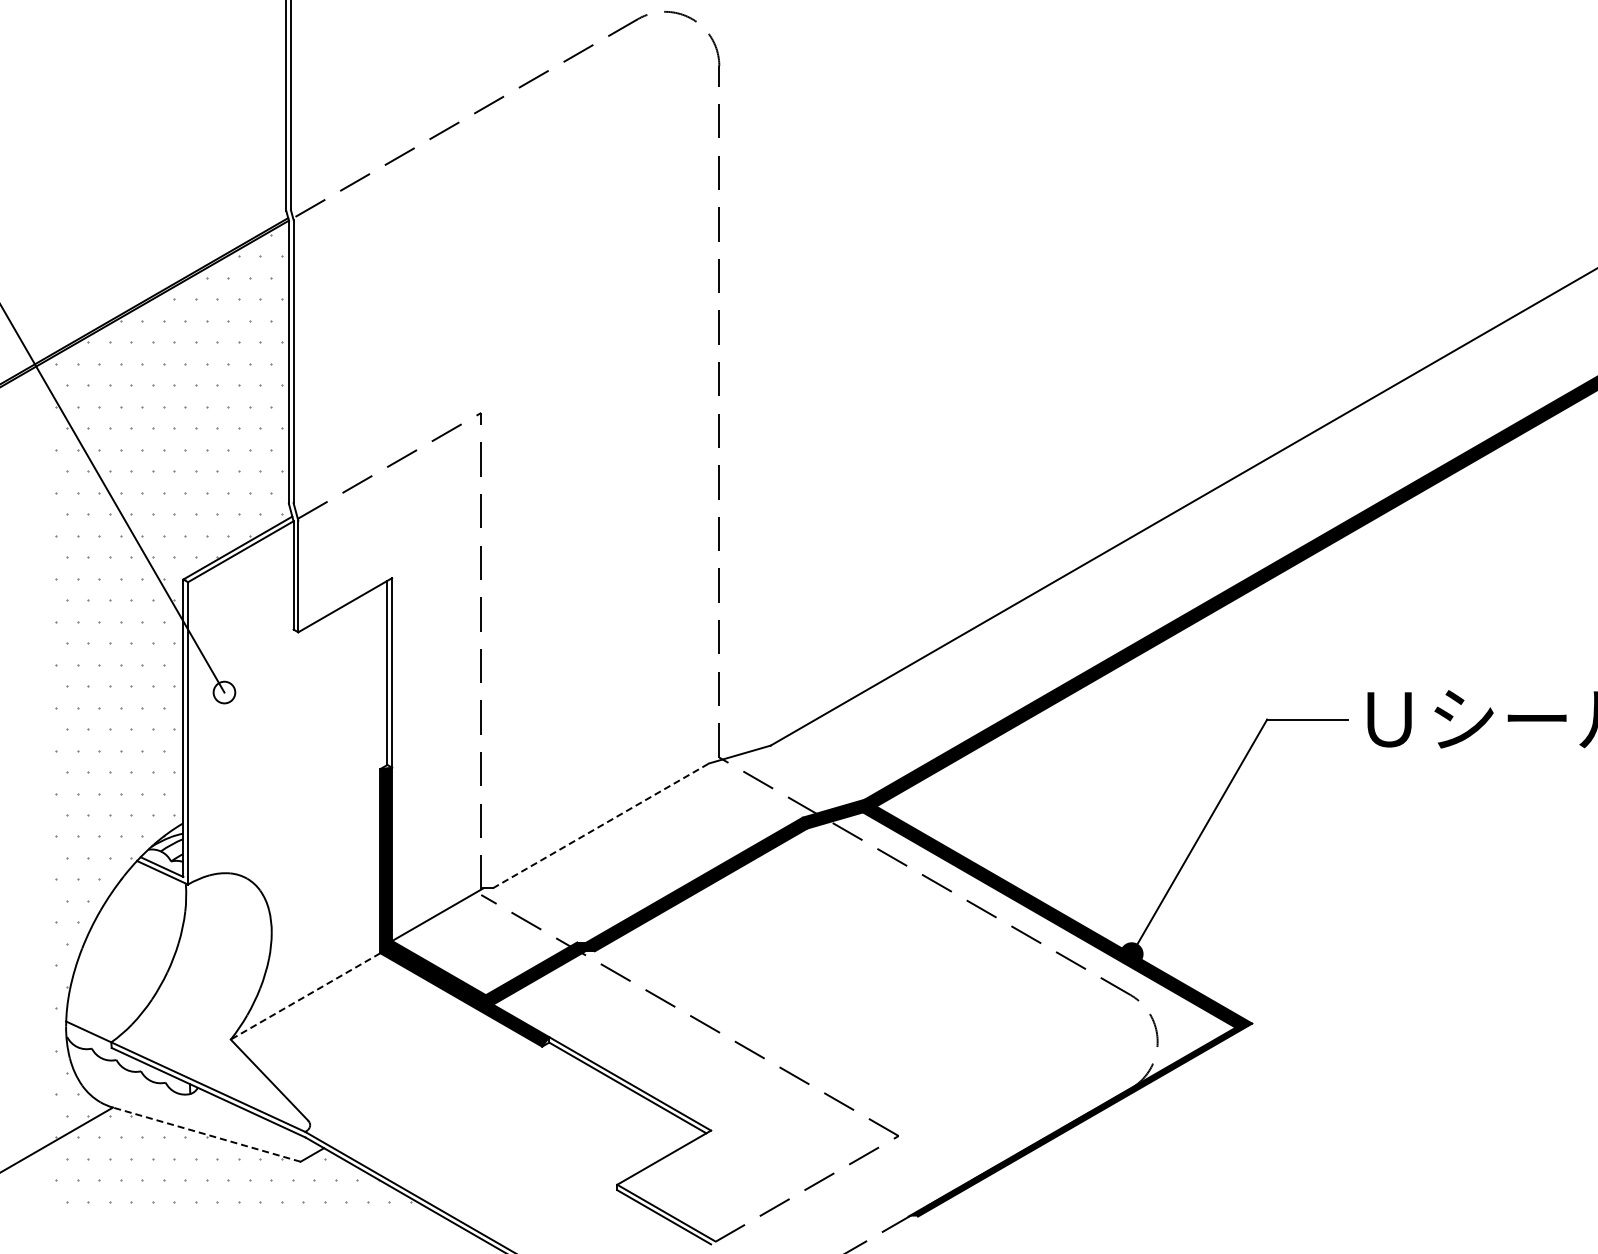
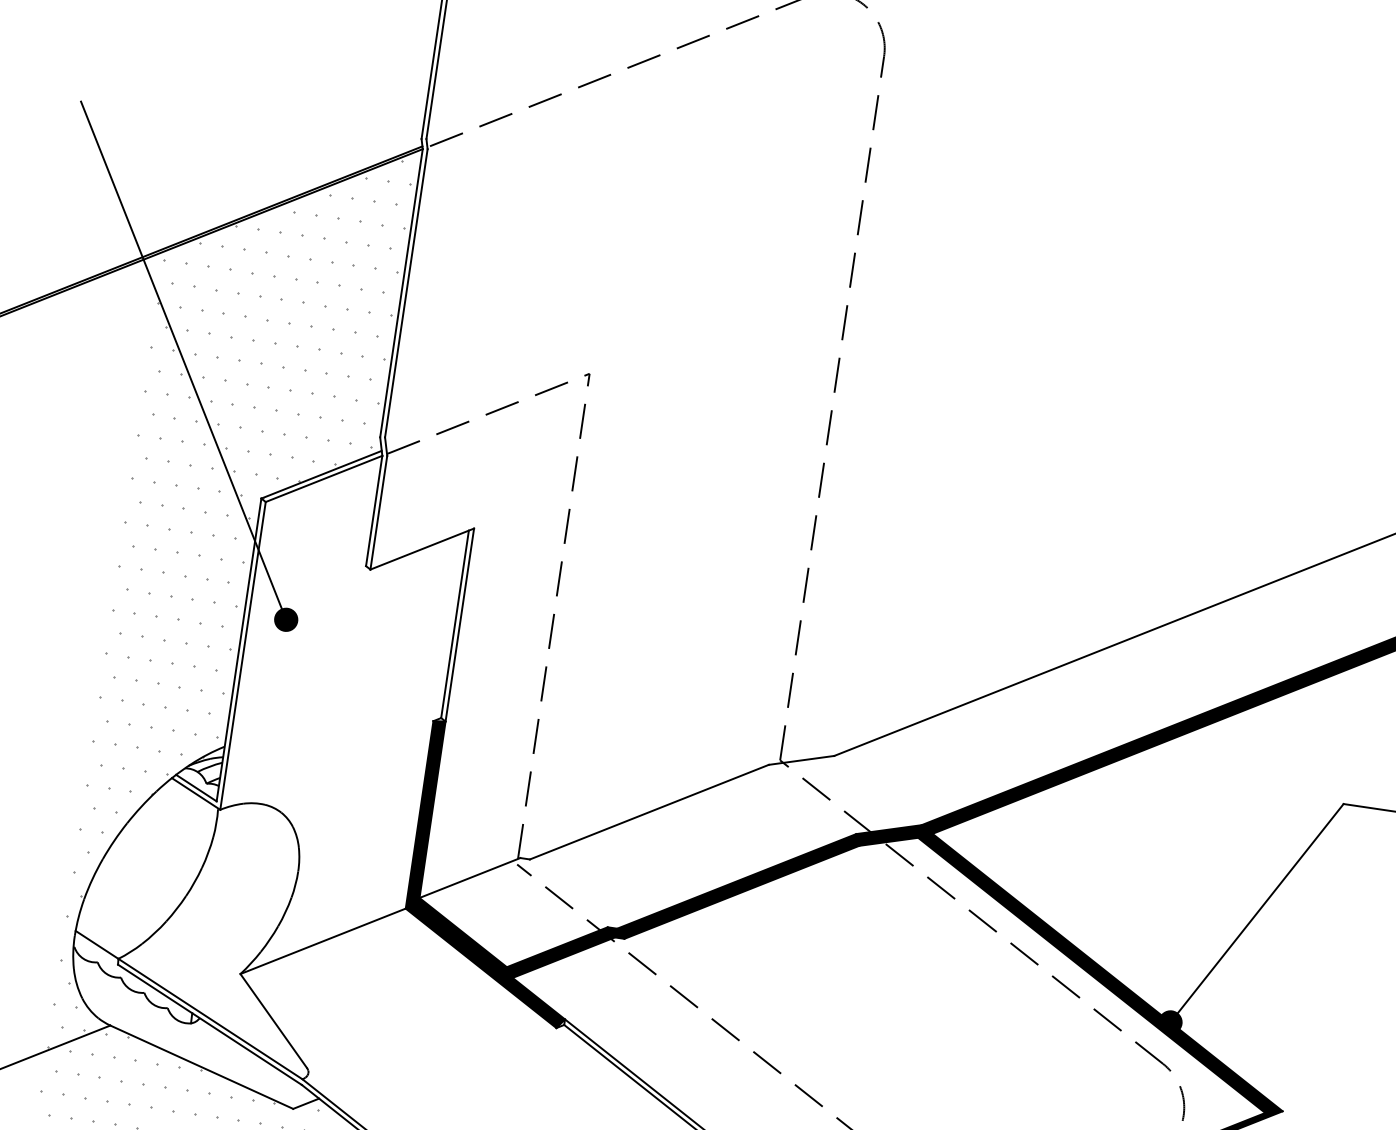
fill: (224, 692) -> (286, 619), added
line: (600, 825) -> (649, 811), dashed -> solid
line: (305, 996) -> (323, 941), dashed -> solid
line: (206, 1134) -> (201, 1066), dashed -> solid

